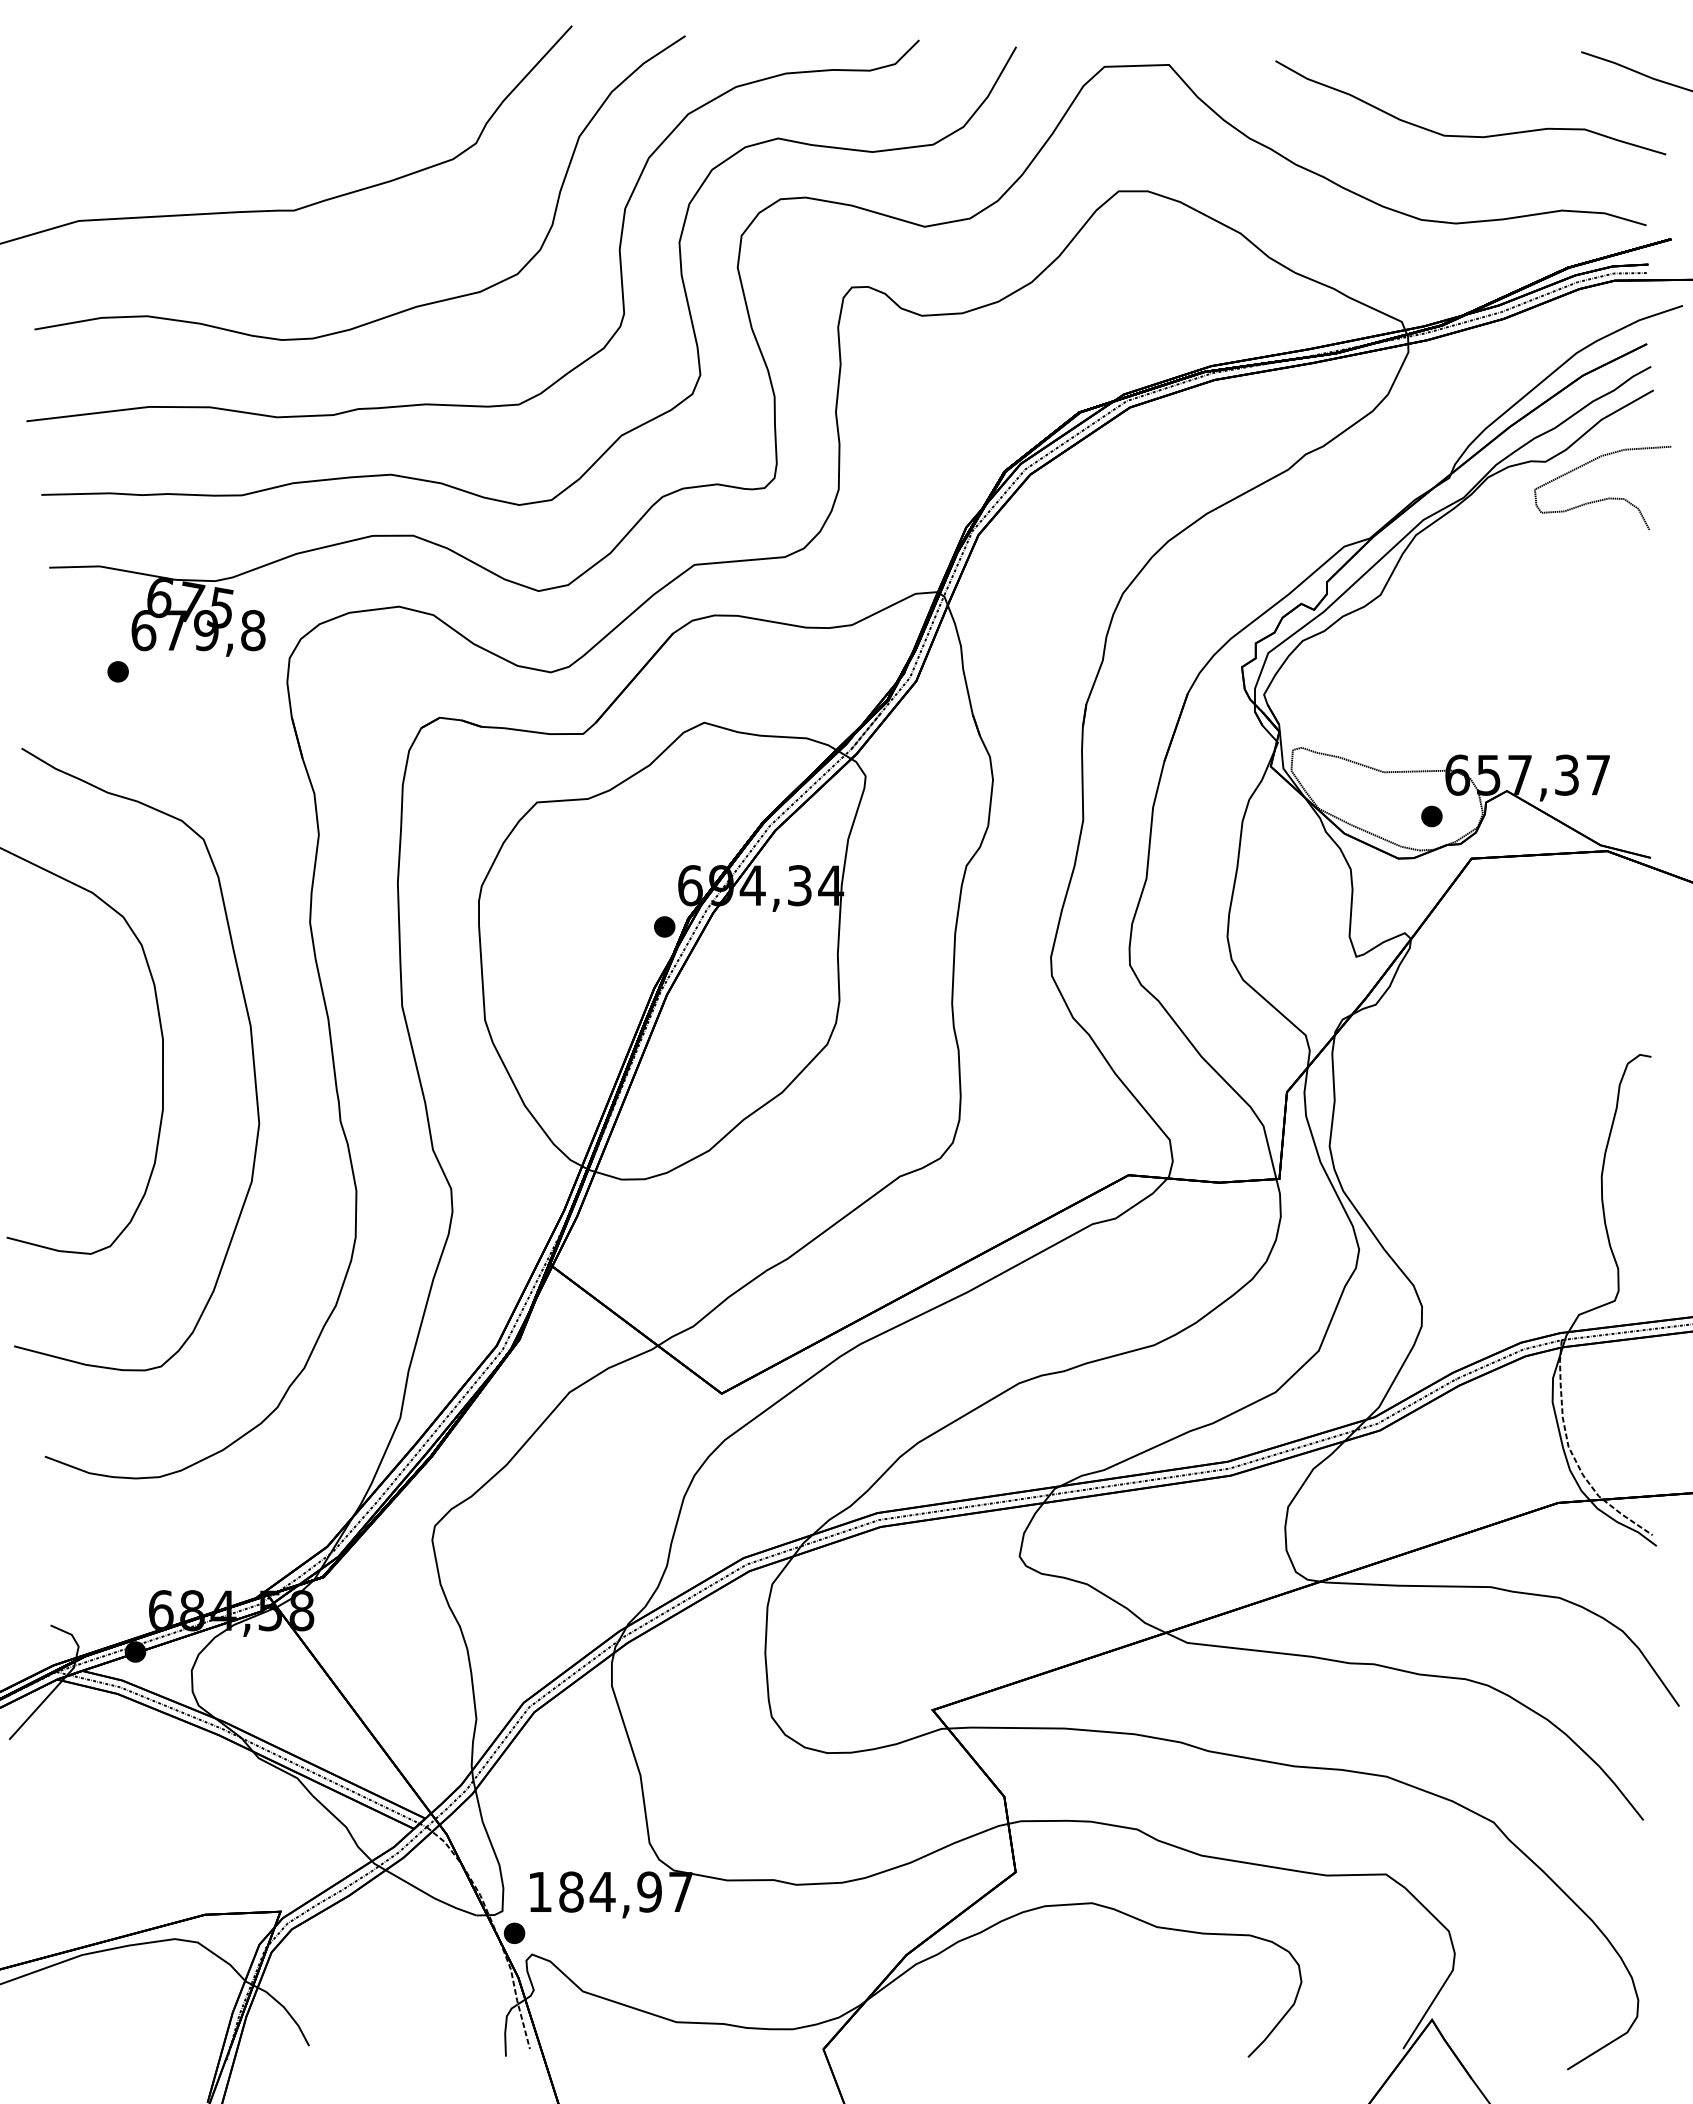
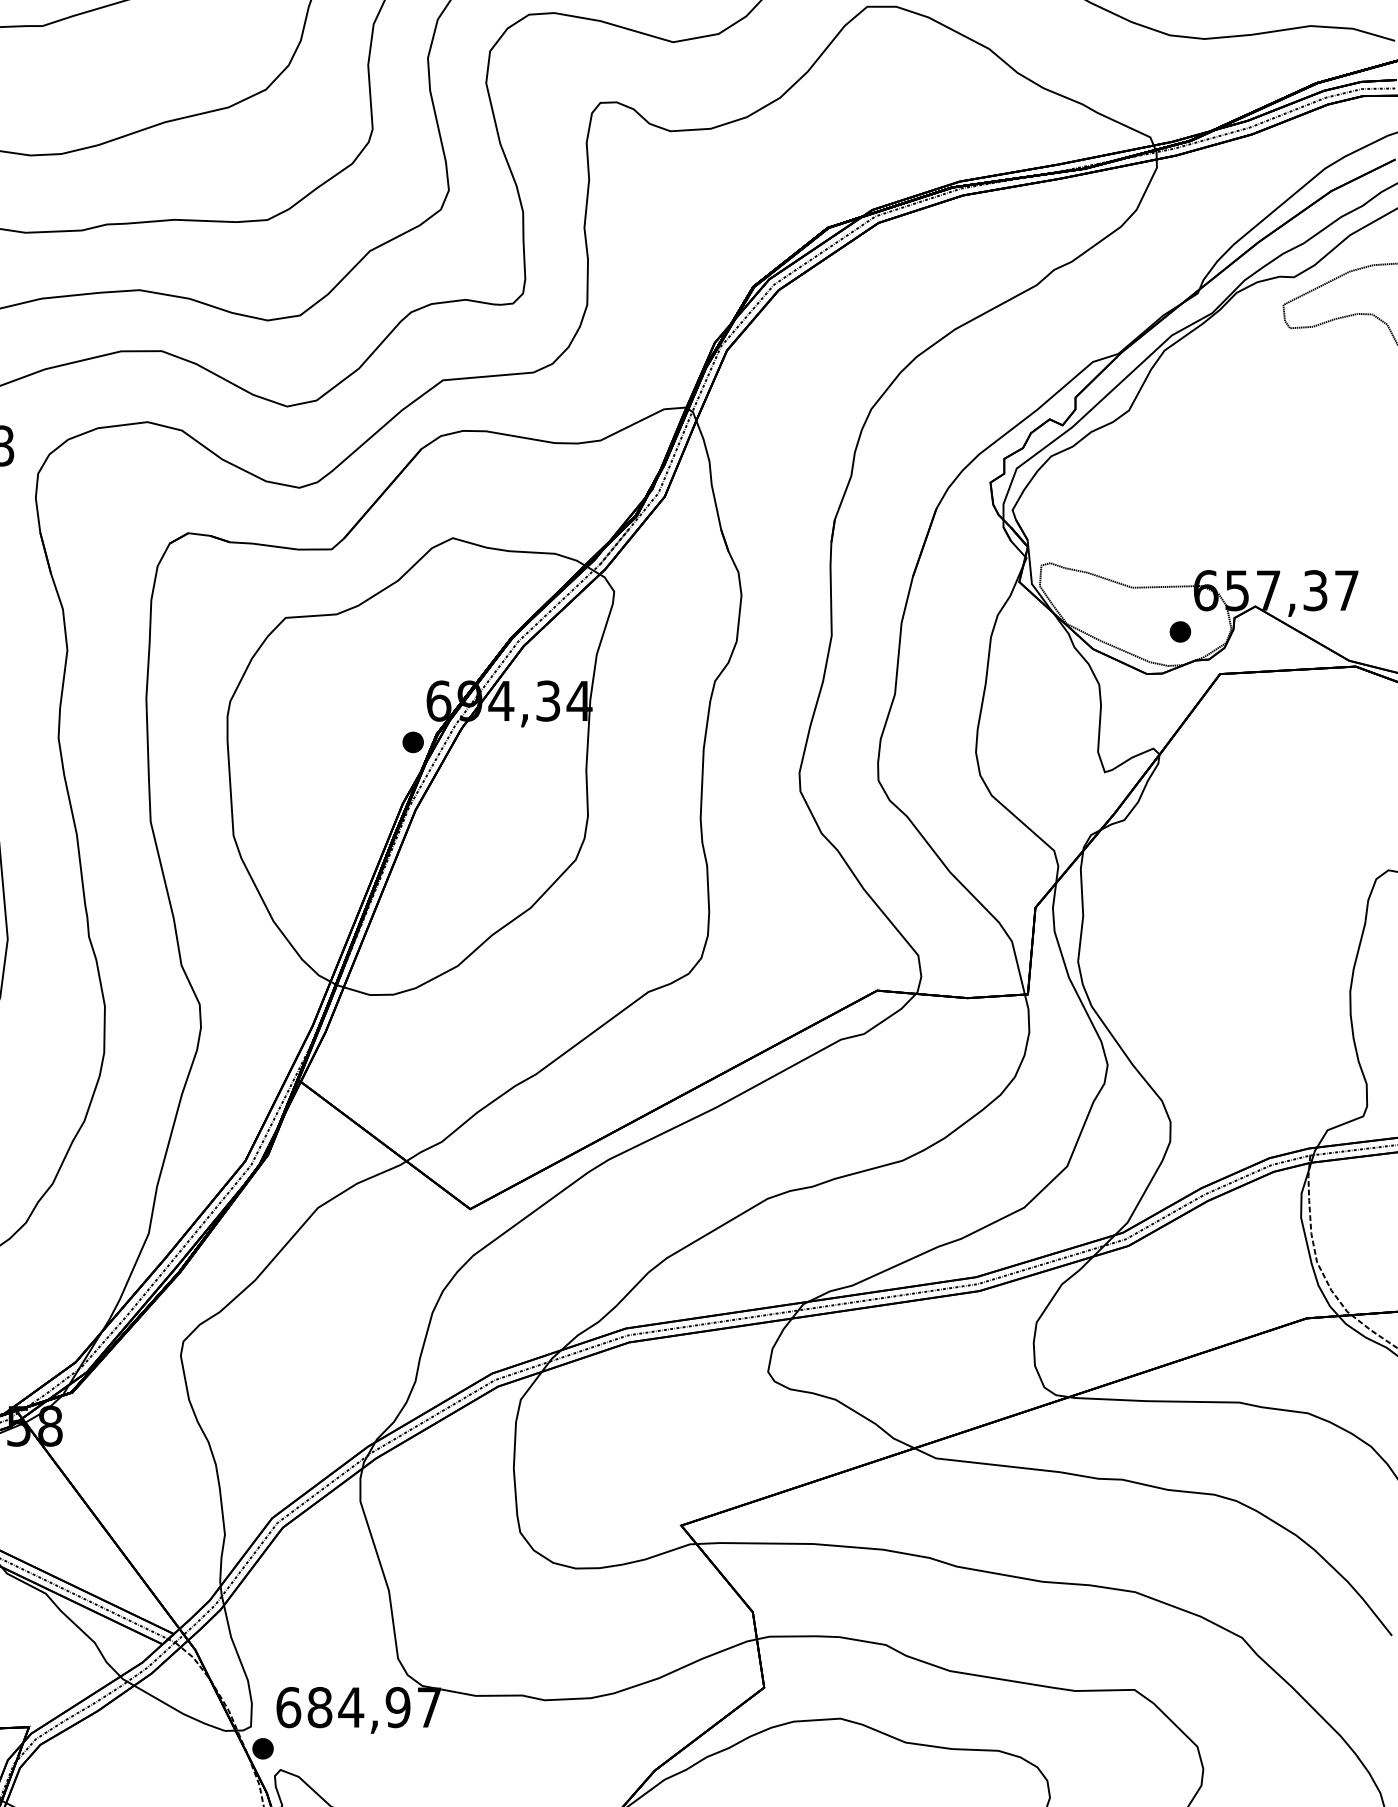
text: (540, 1891) -> (289, 1706), 184,97 -> 684,97

